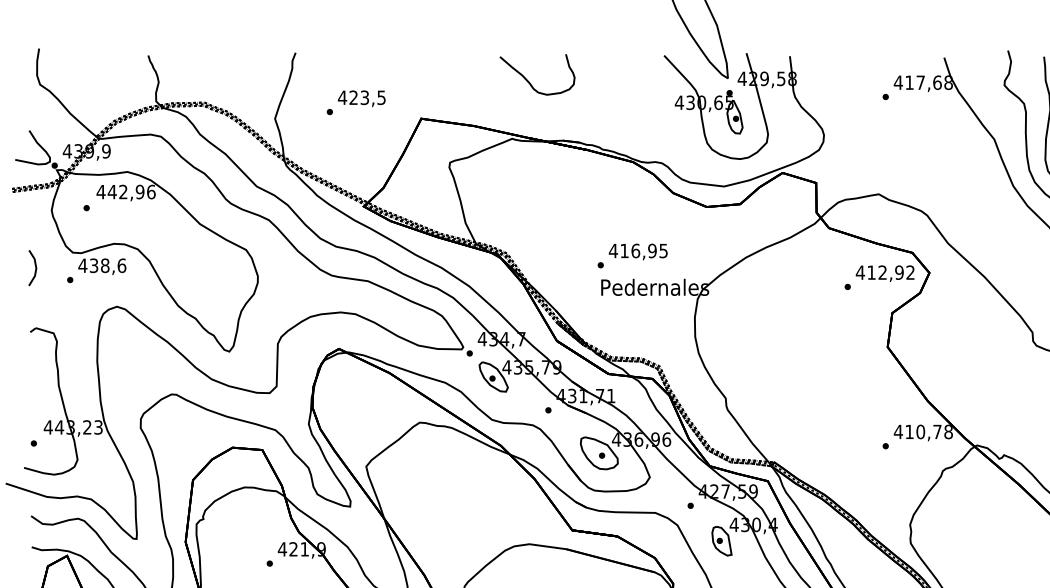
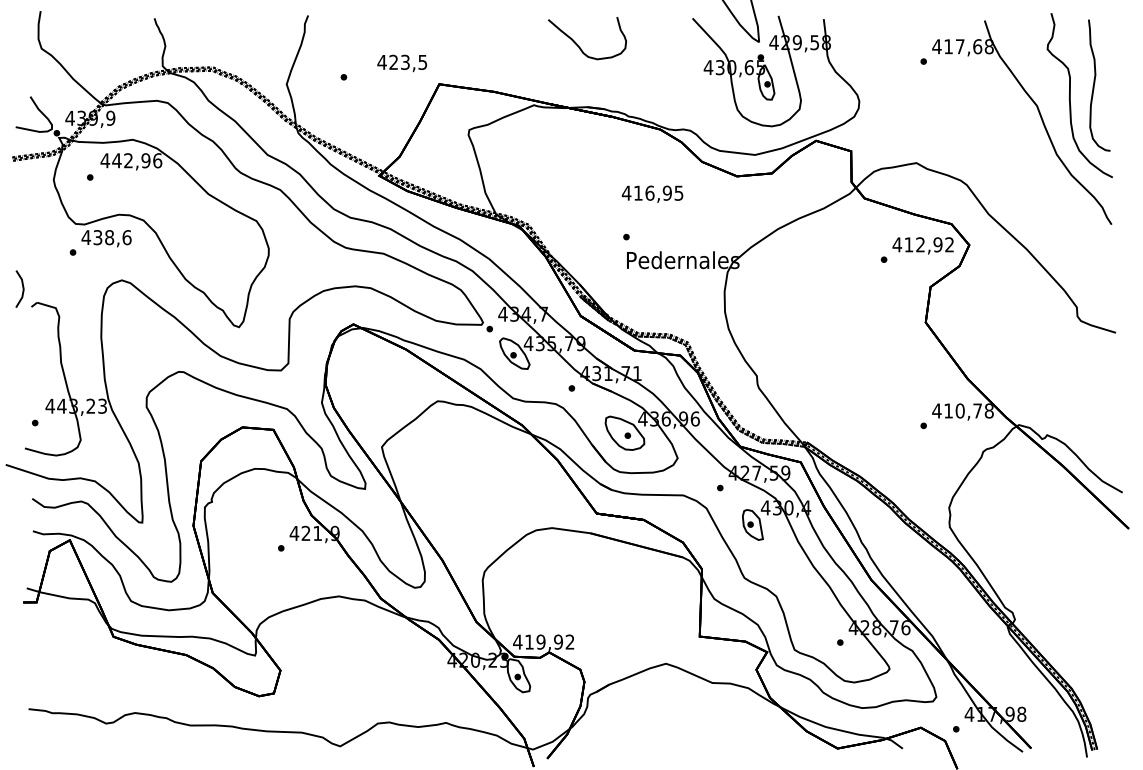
curve: (527, 79) -> (577, 43), moved
text: (361, 98) -> (401, 63), moved
text: (638, 251) -> (652, 193), moved
line: (35, 267) -> (22, 288), moved

